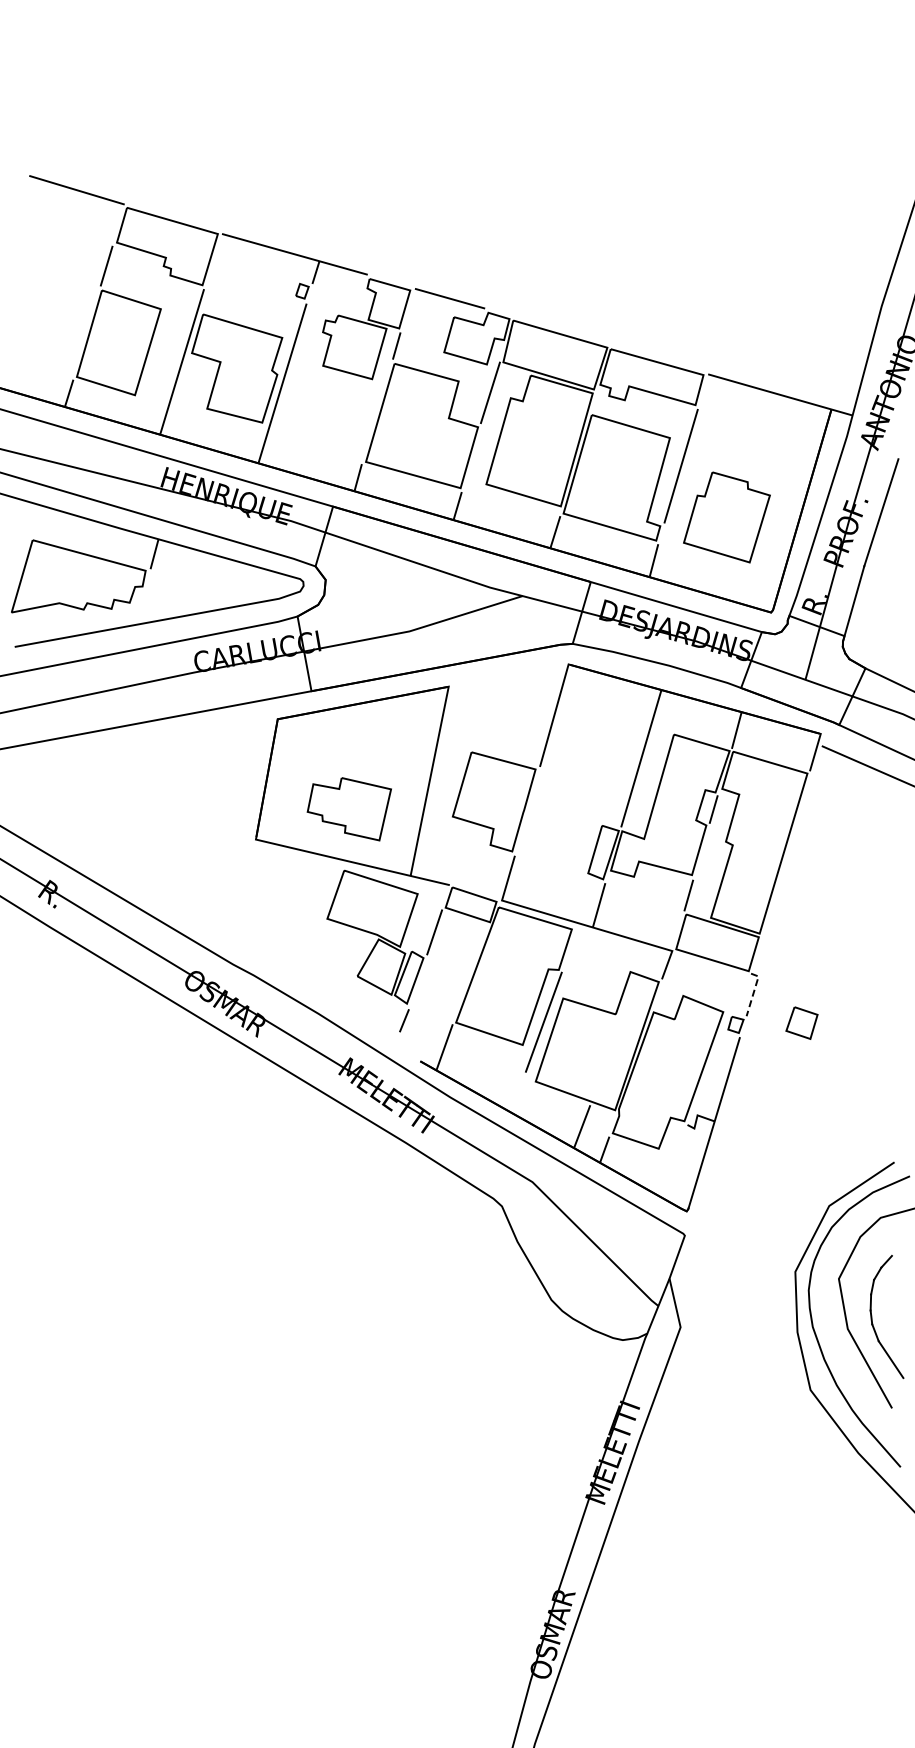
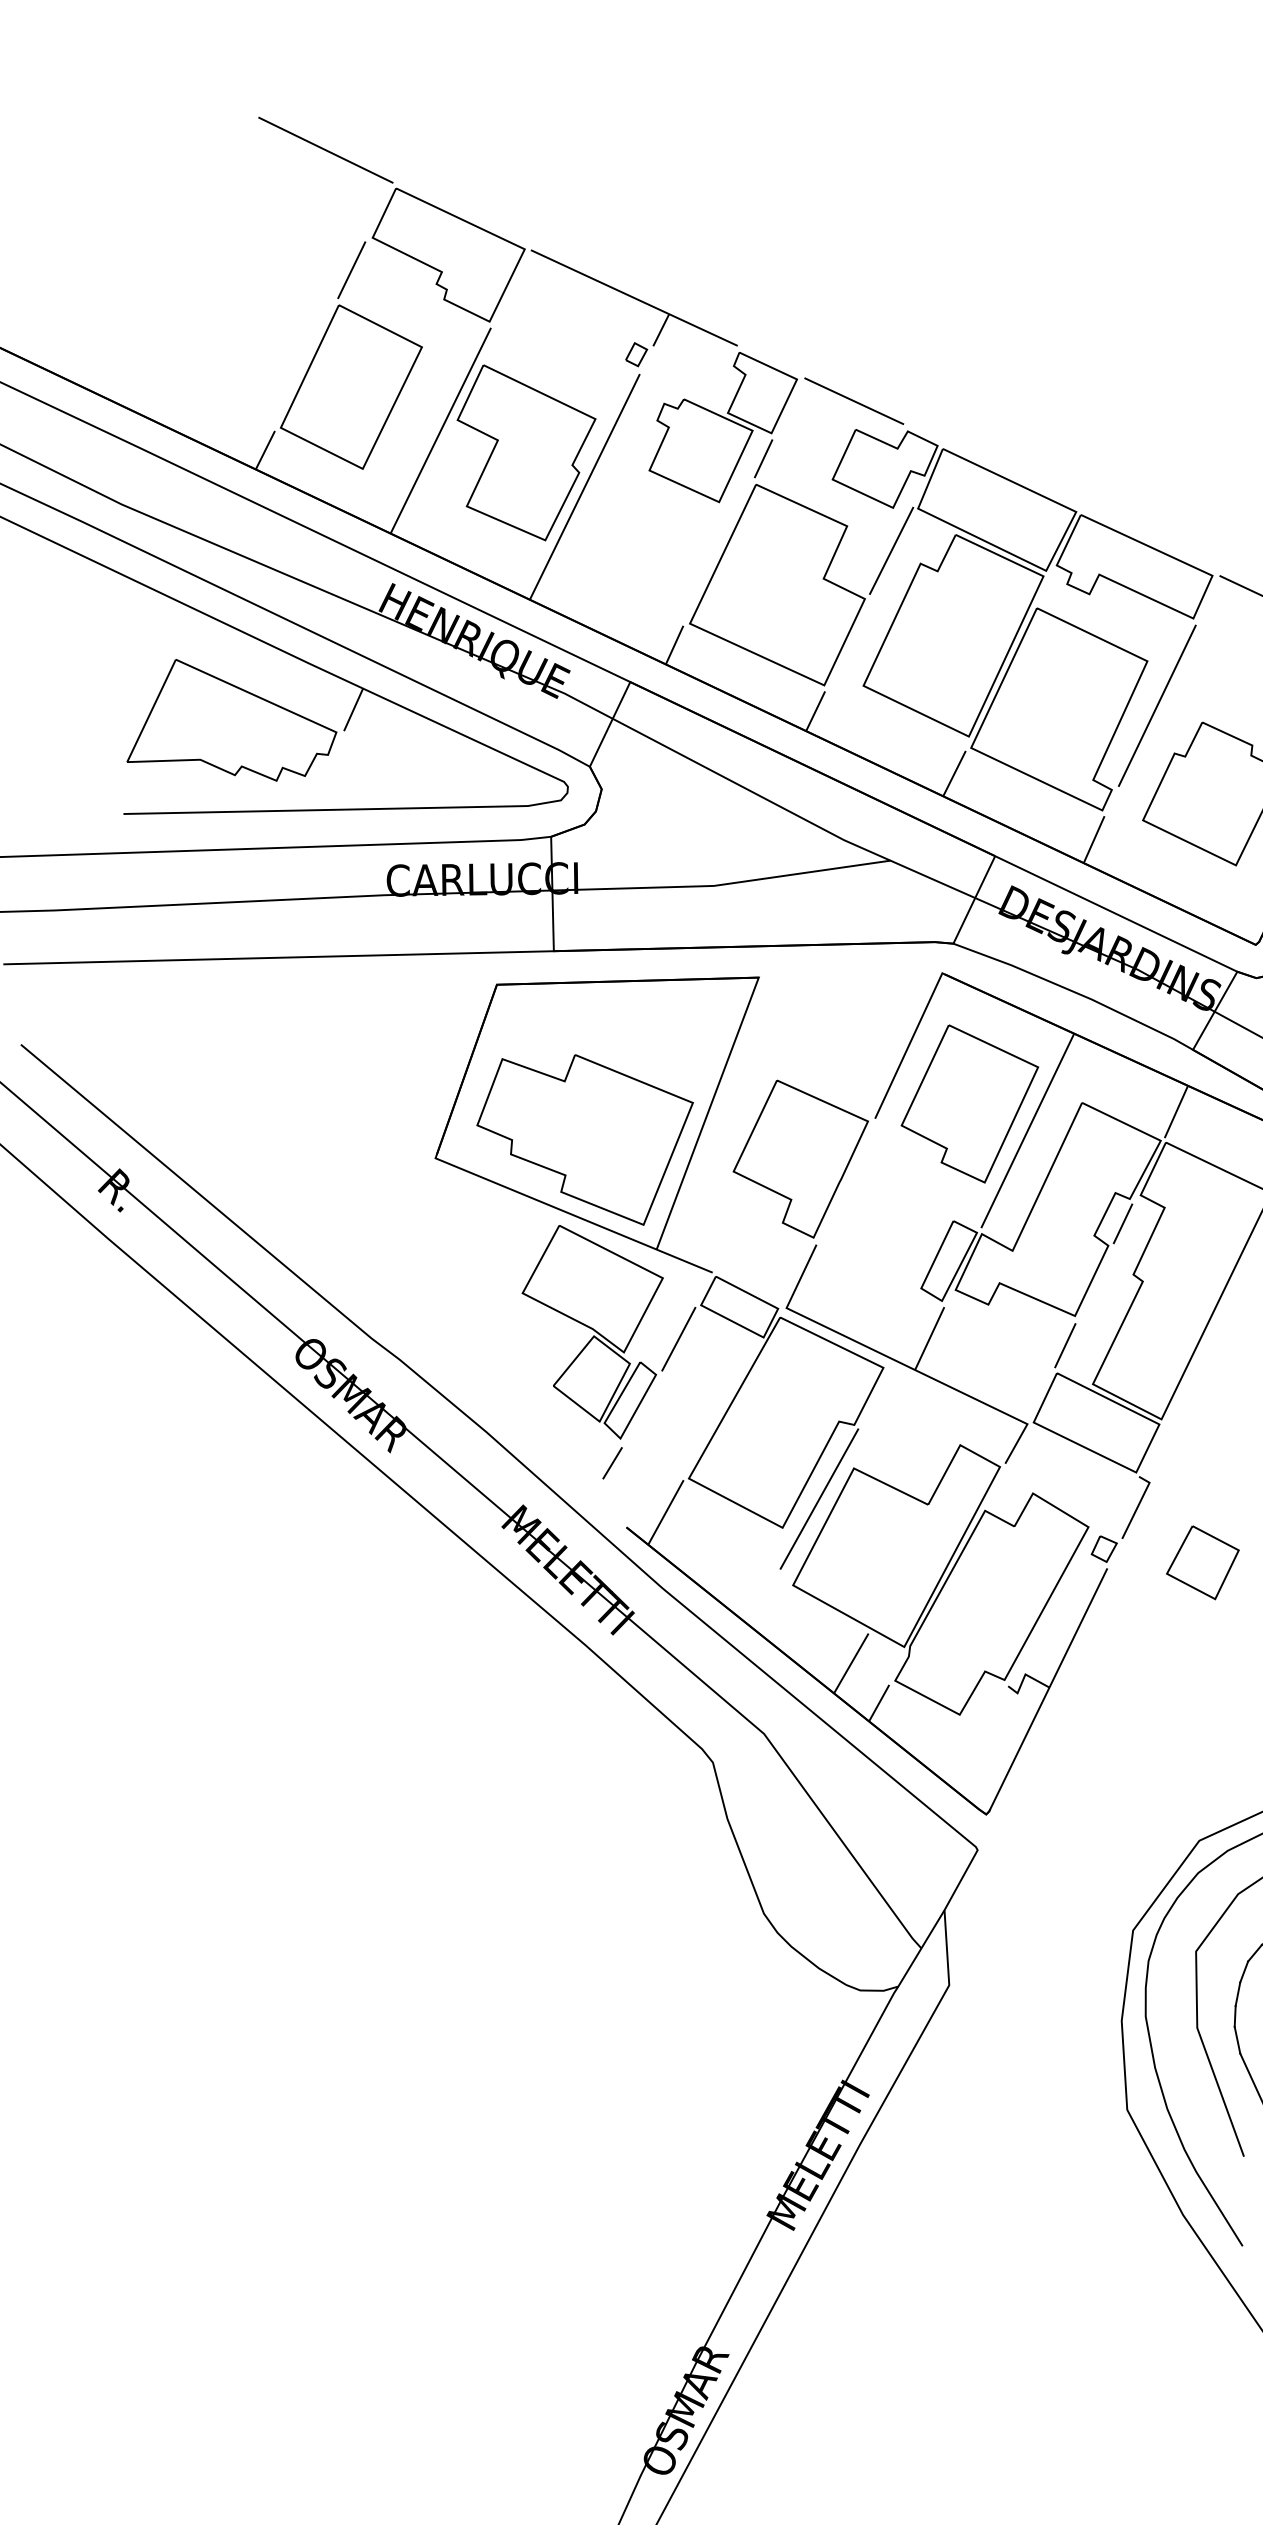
part: (599, 747) -> (968, 1104), added
part: (349, 809) -> (581, 1136), size x1.67
line: (754, 991) -> (1139, 1504), dashed -> solid
part: (801, 1022) -> (1202, 1561), size x1.43

